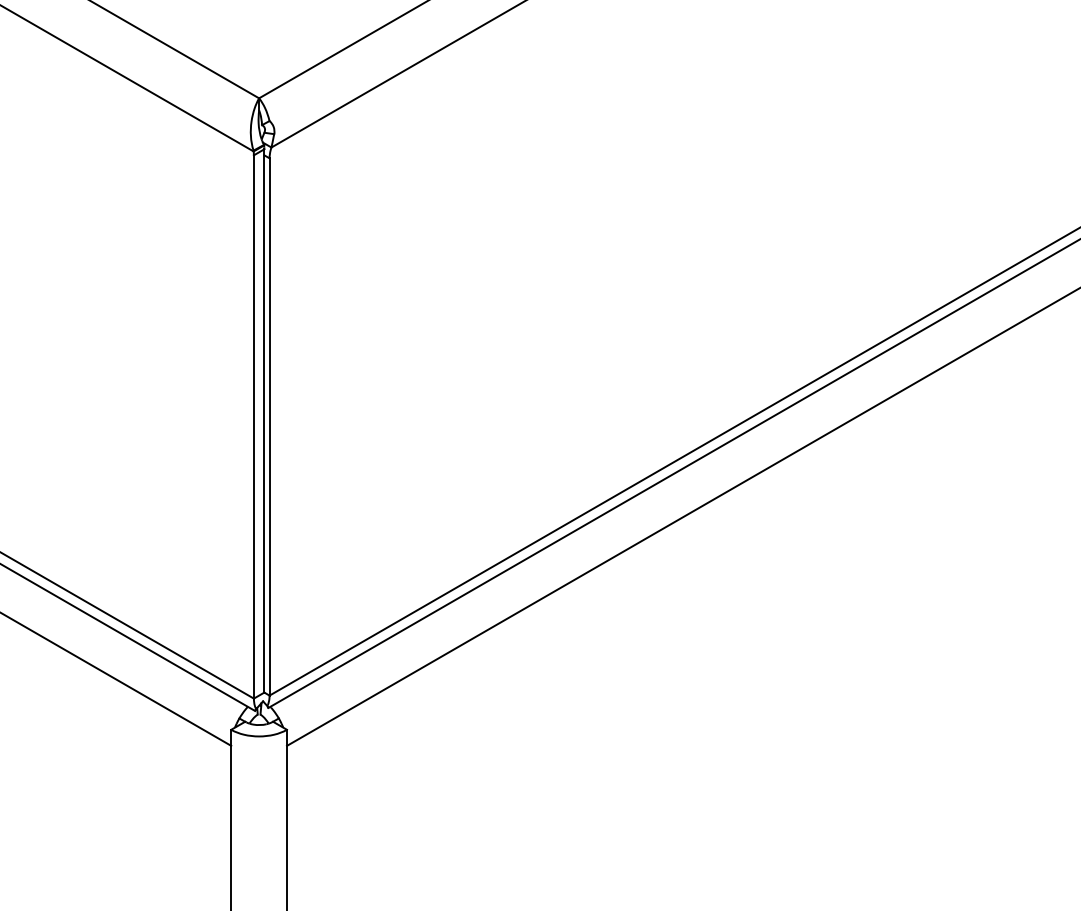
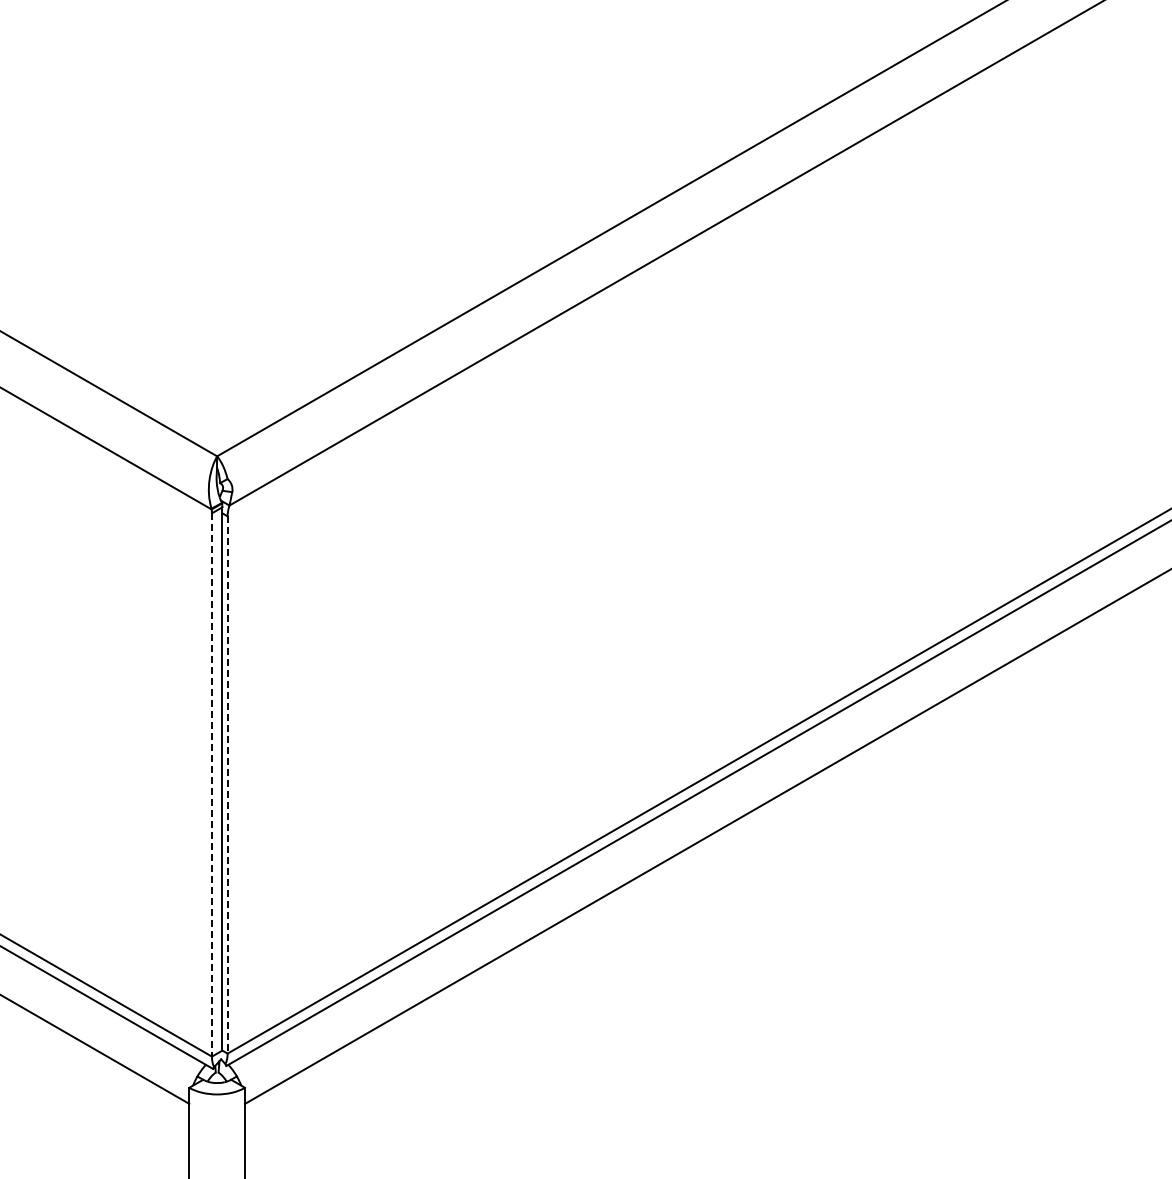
line: (253, 426) -> (211, 784), solid -> dashed
line: (269, 426) -> (227, 784), solid -> dashed

